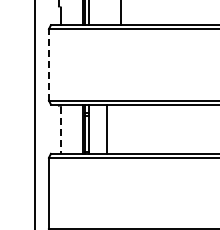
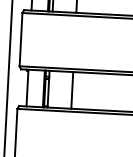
line: (48, 64) -> (20, 39), dashed -> solid
line: (107, 128) -> (72, 89), moved
line: (60, 130) -> (27, 89), dashed -> solid

